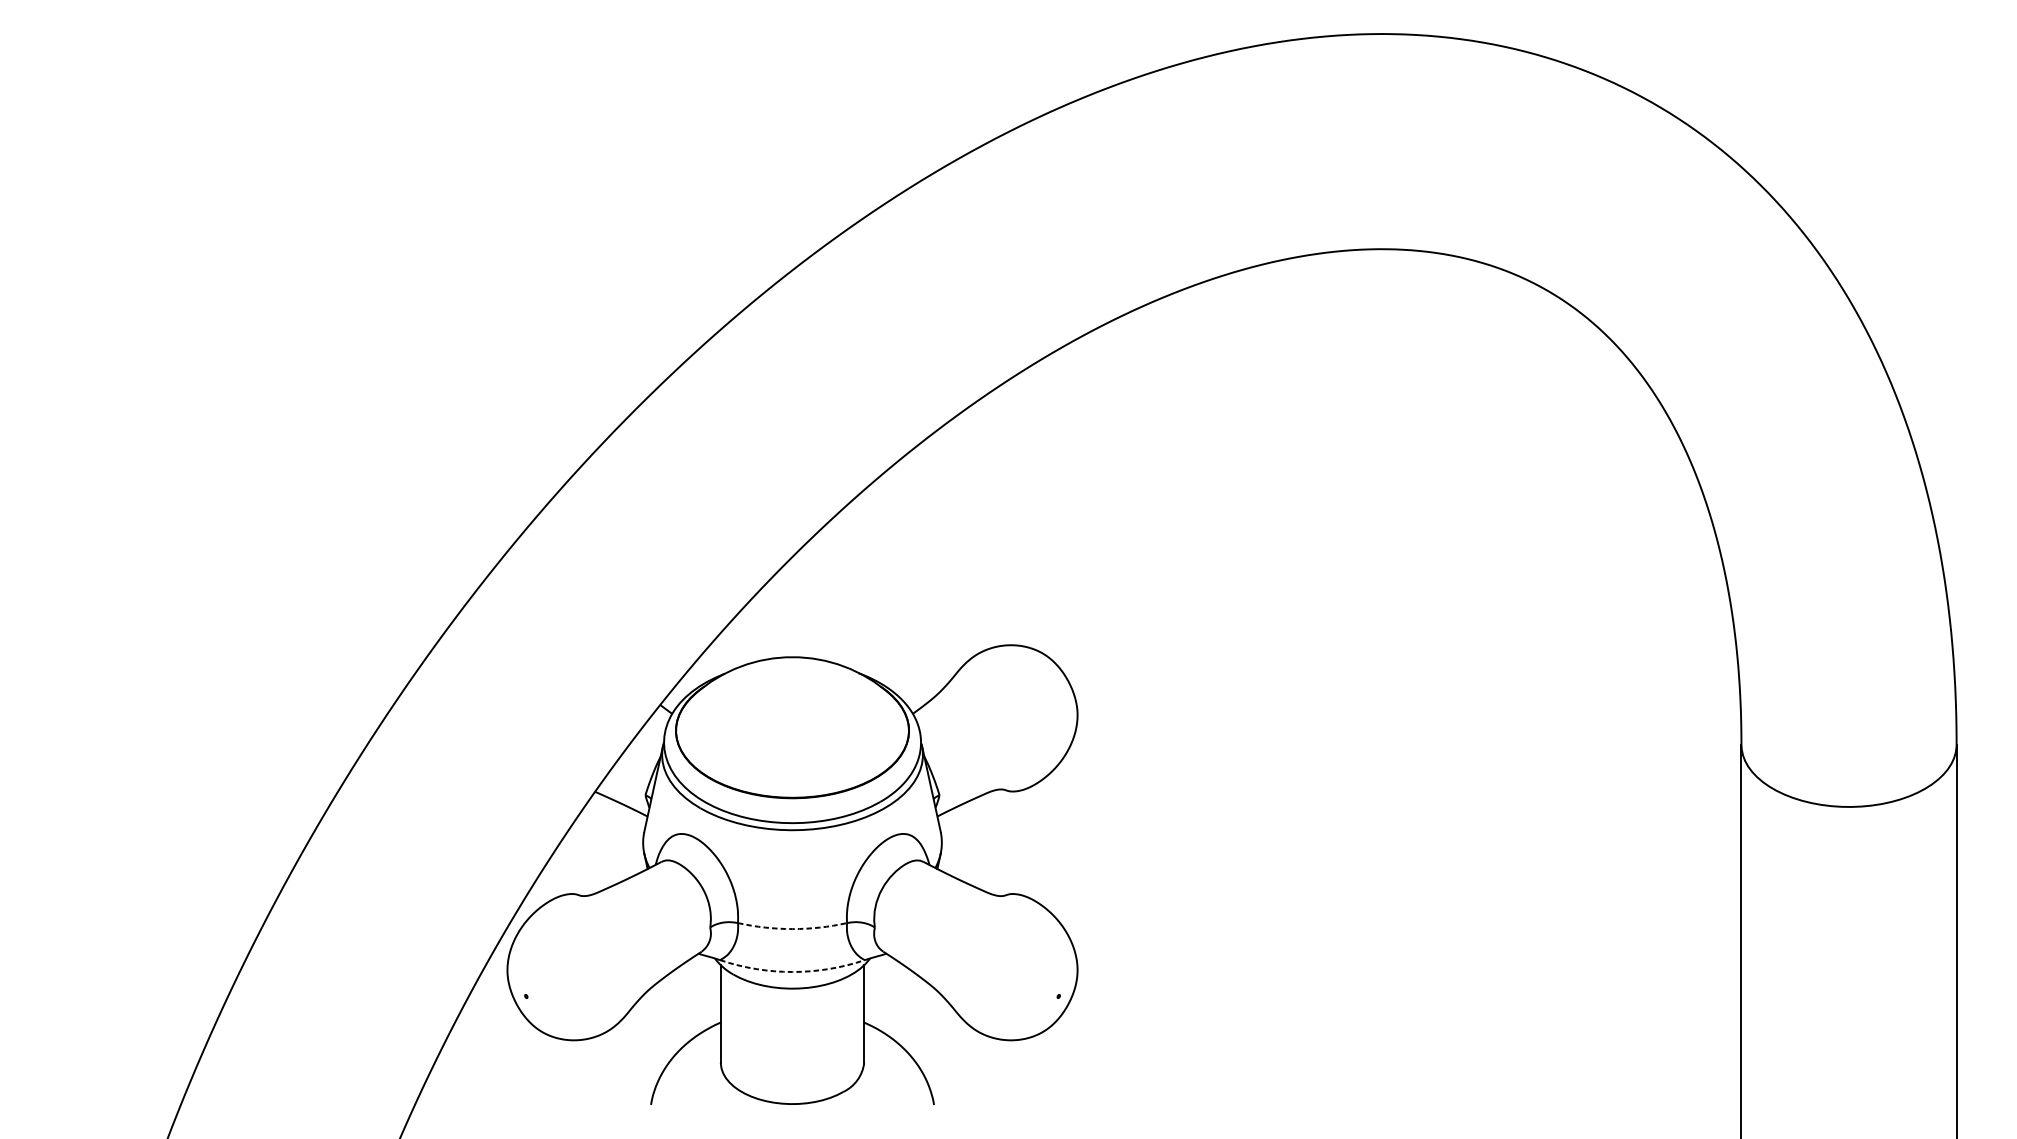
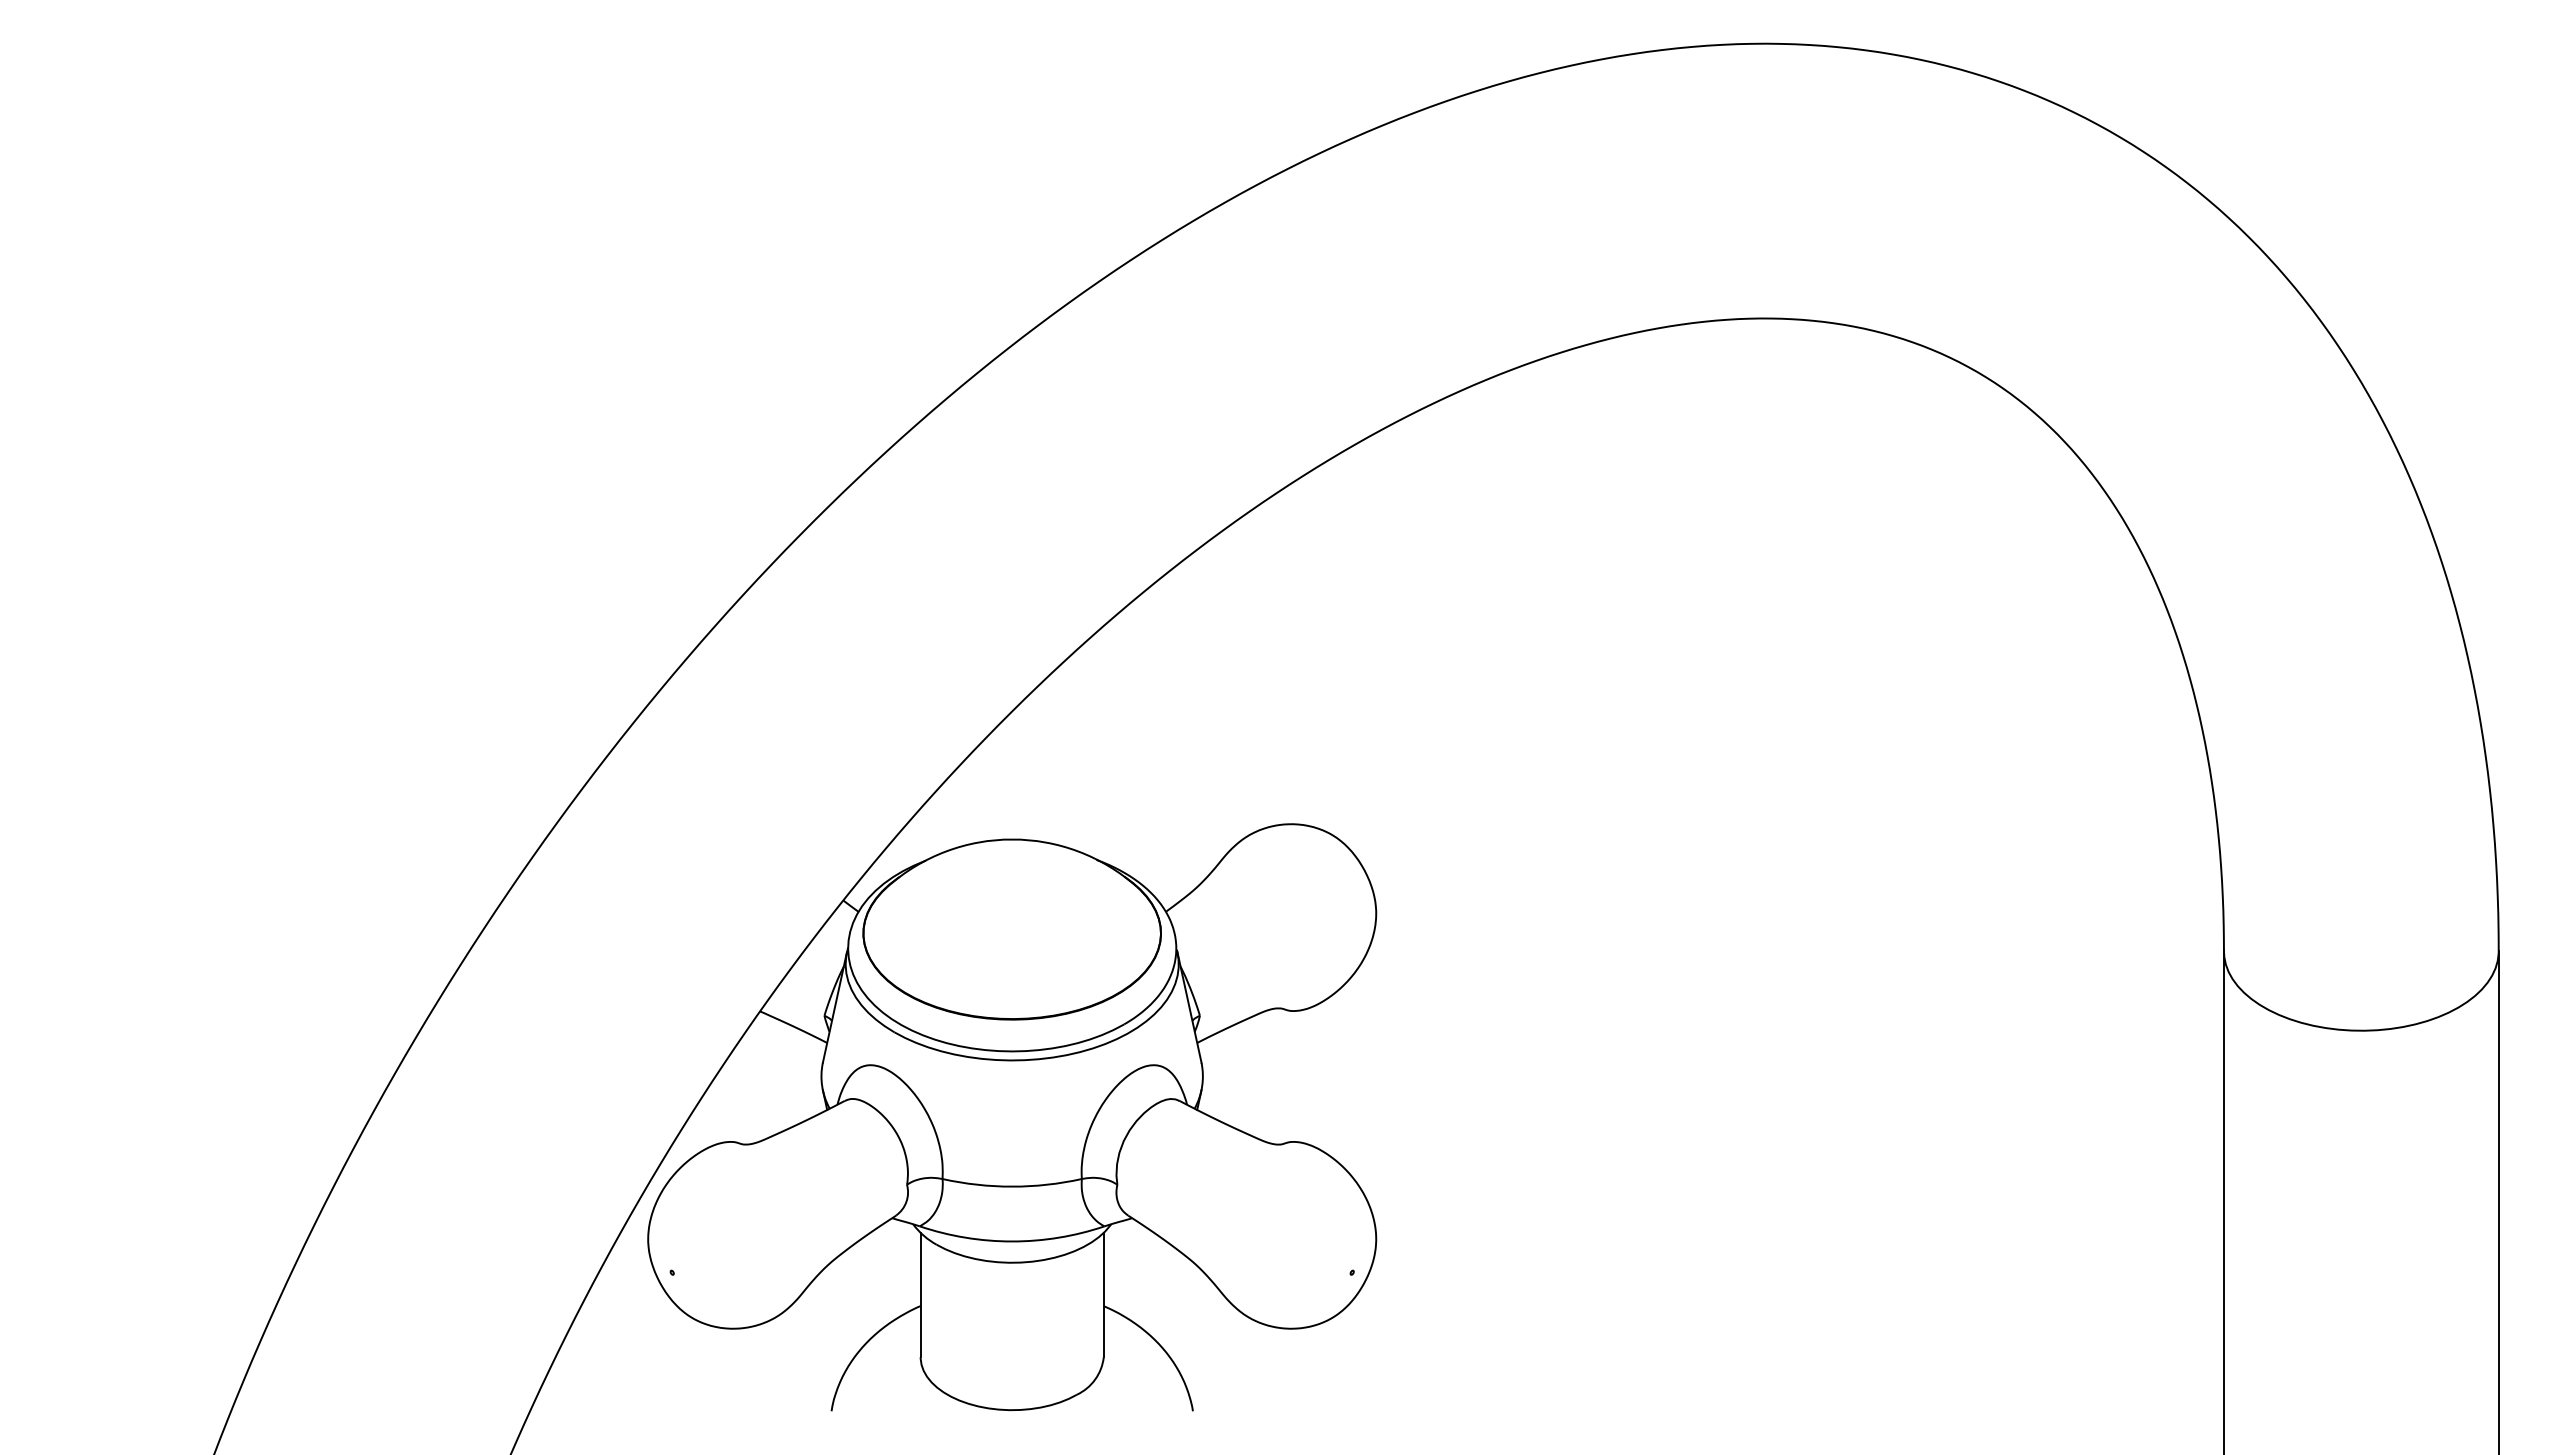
arc: (792, 928) -> (1012, 1186), dashed -> solid
arc: (792, 972) -> (1012, 1241), dashed -> solid

